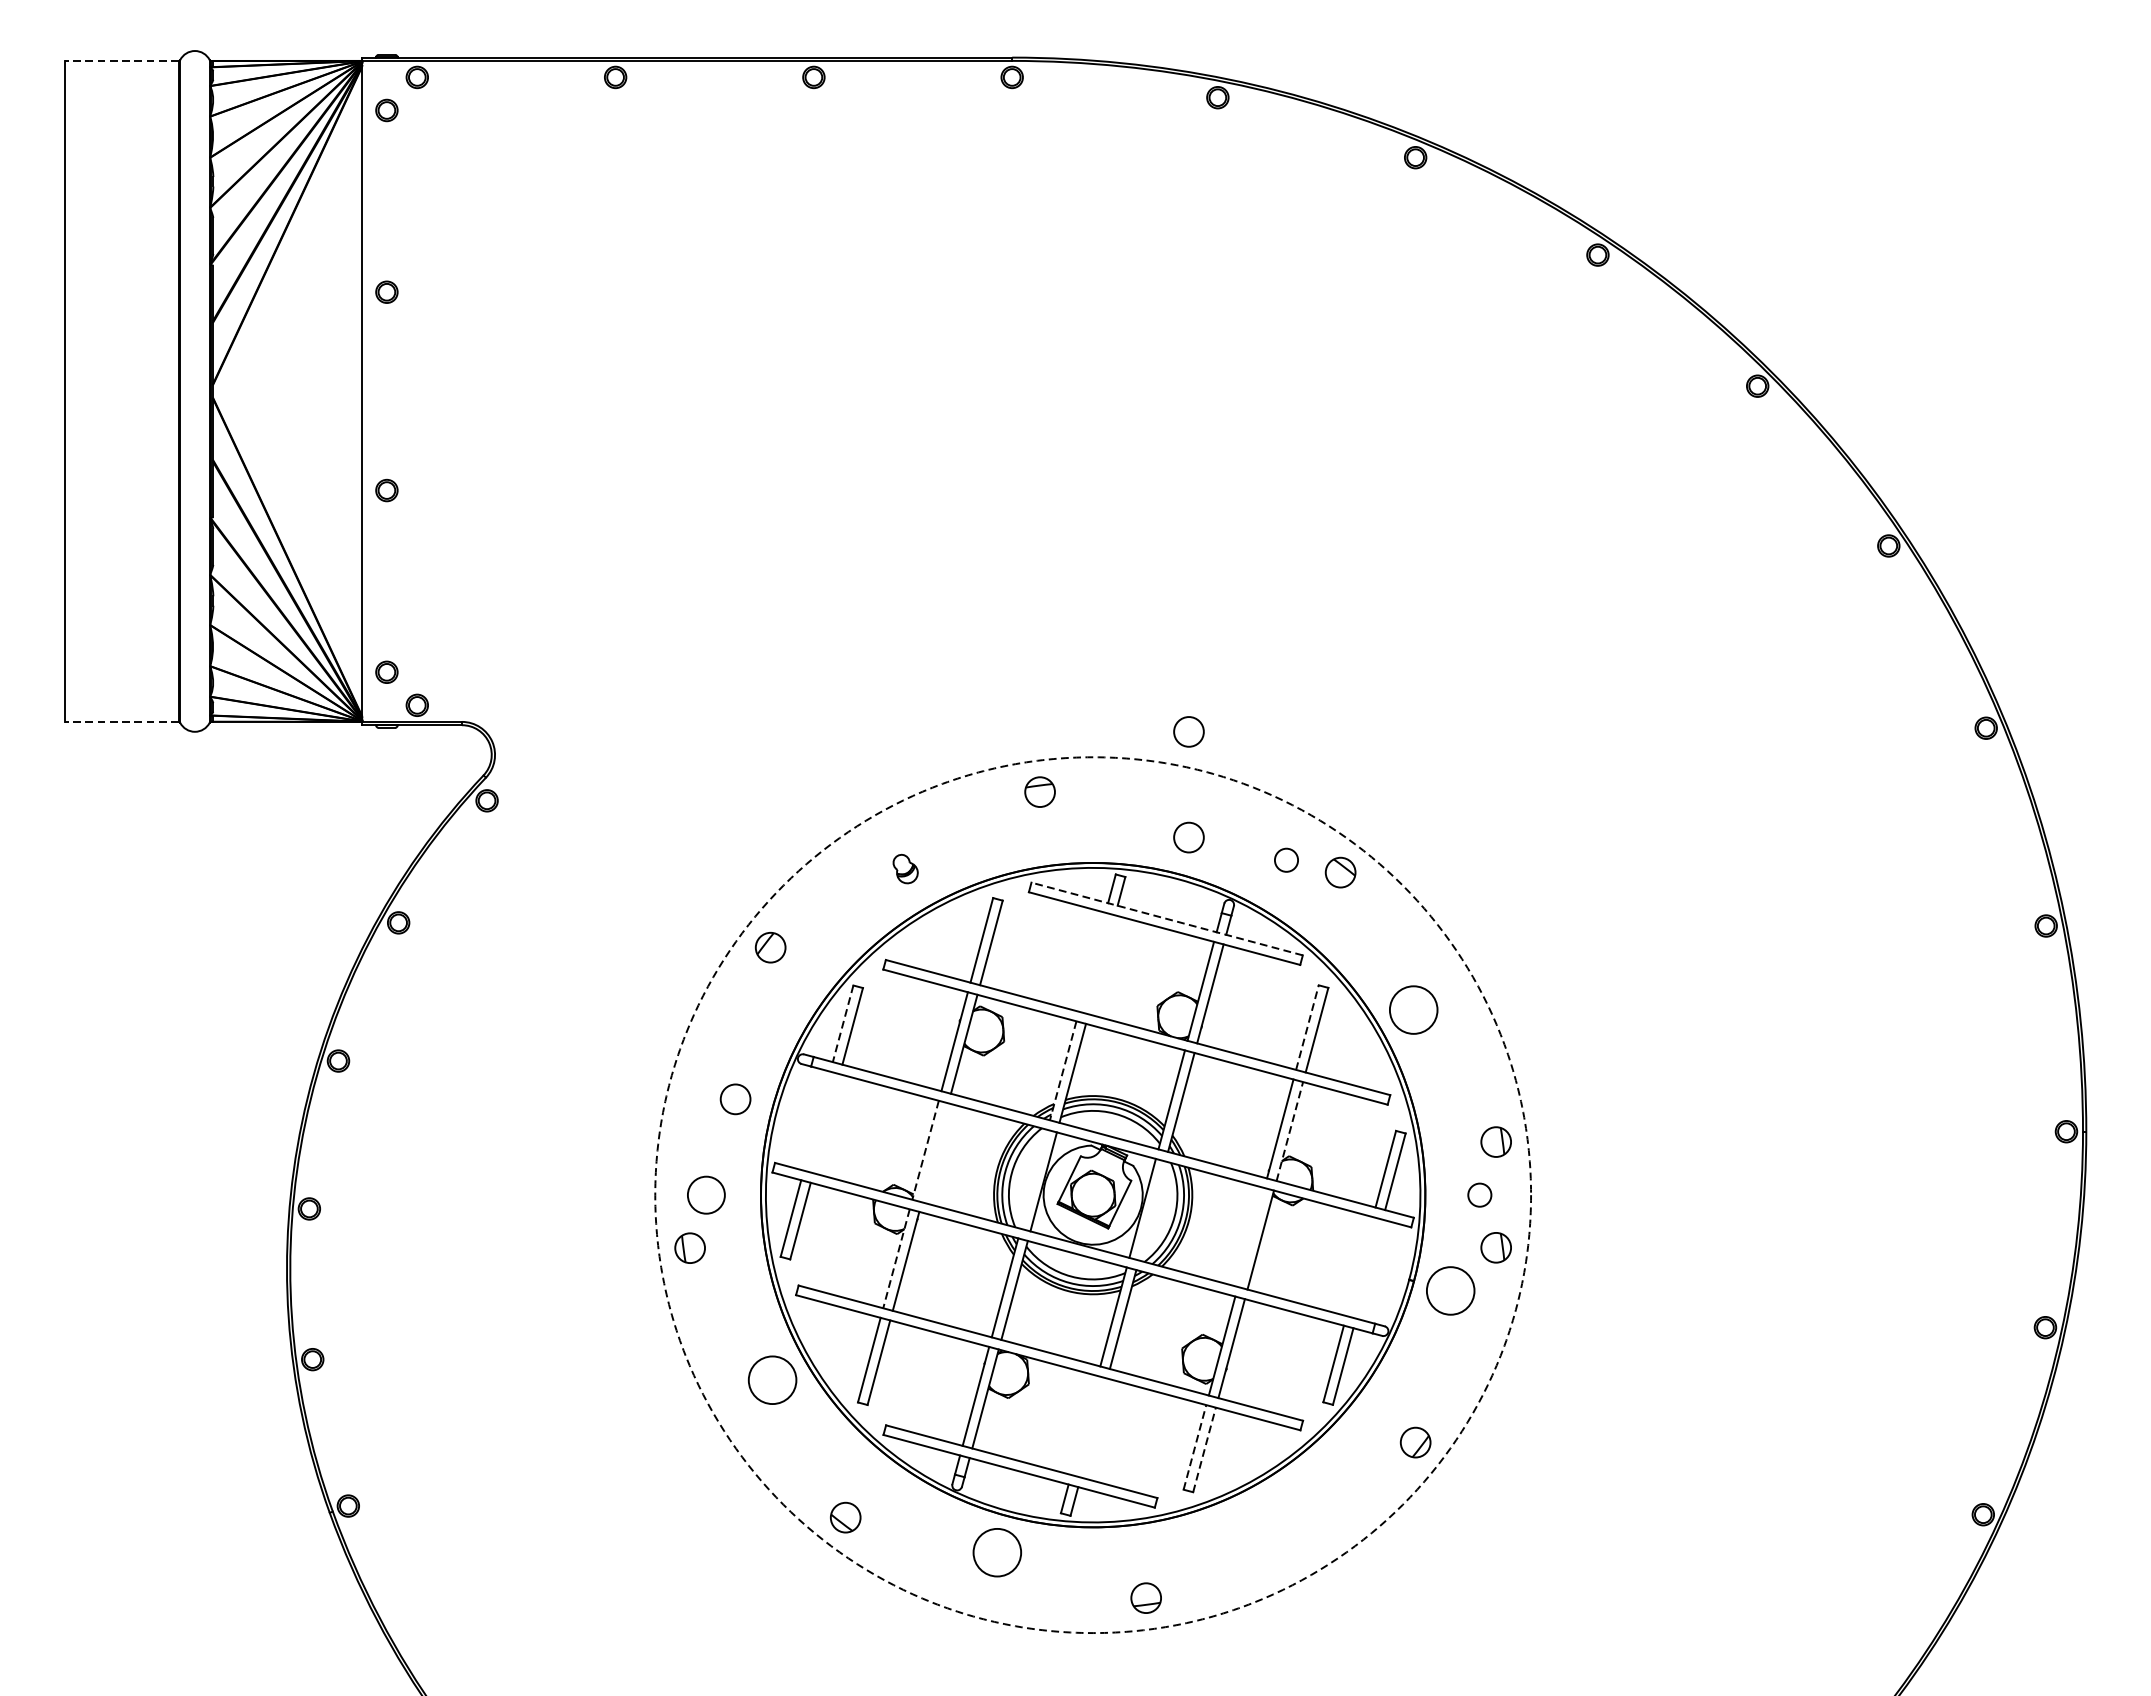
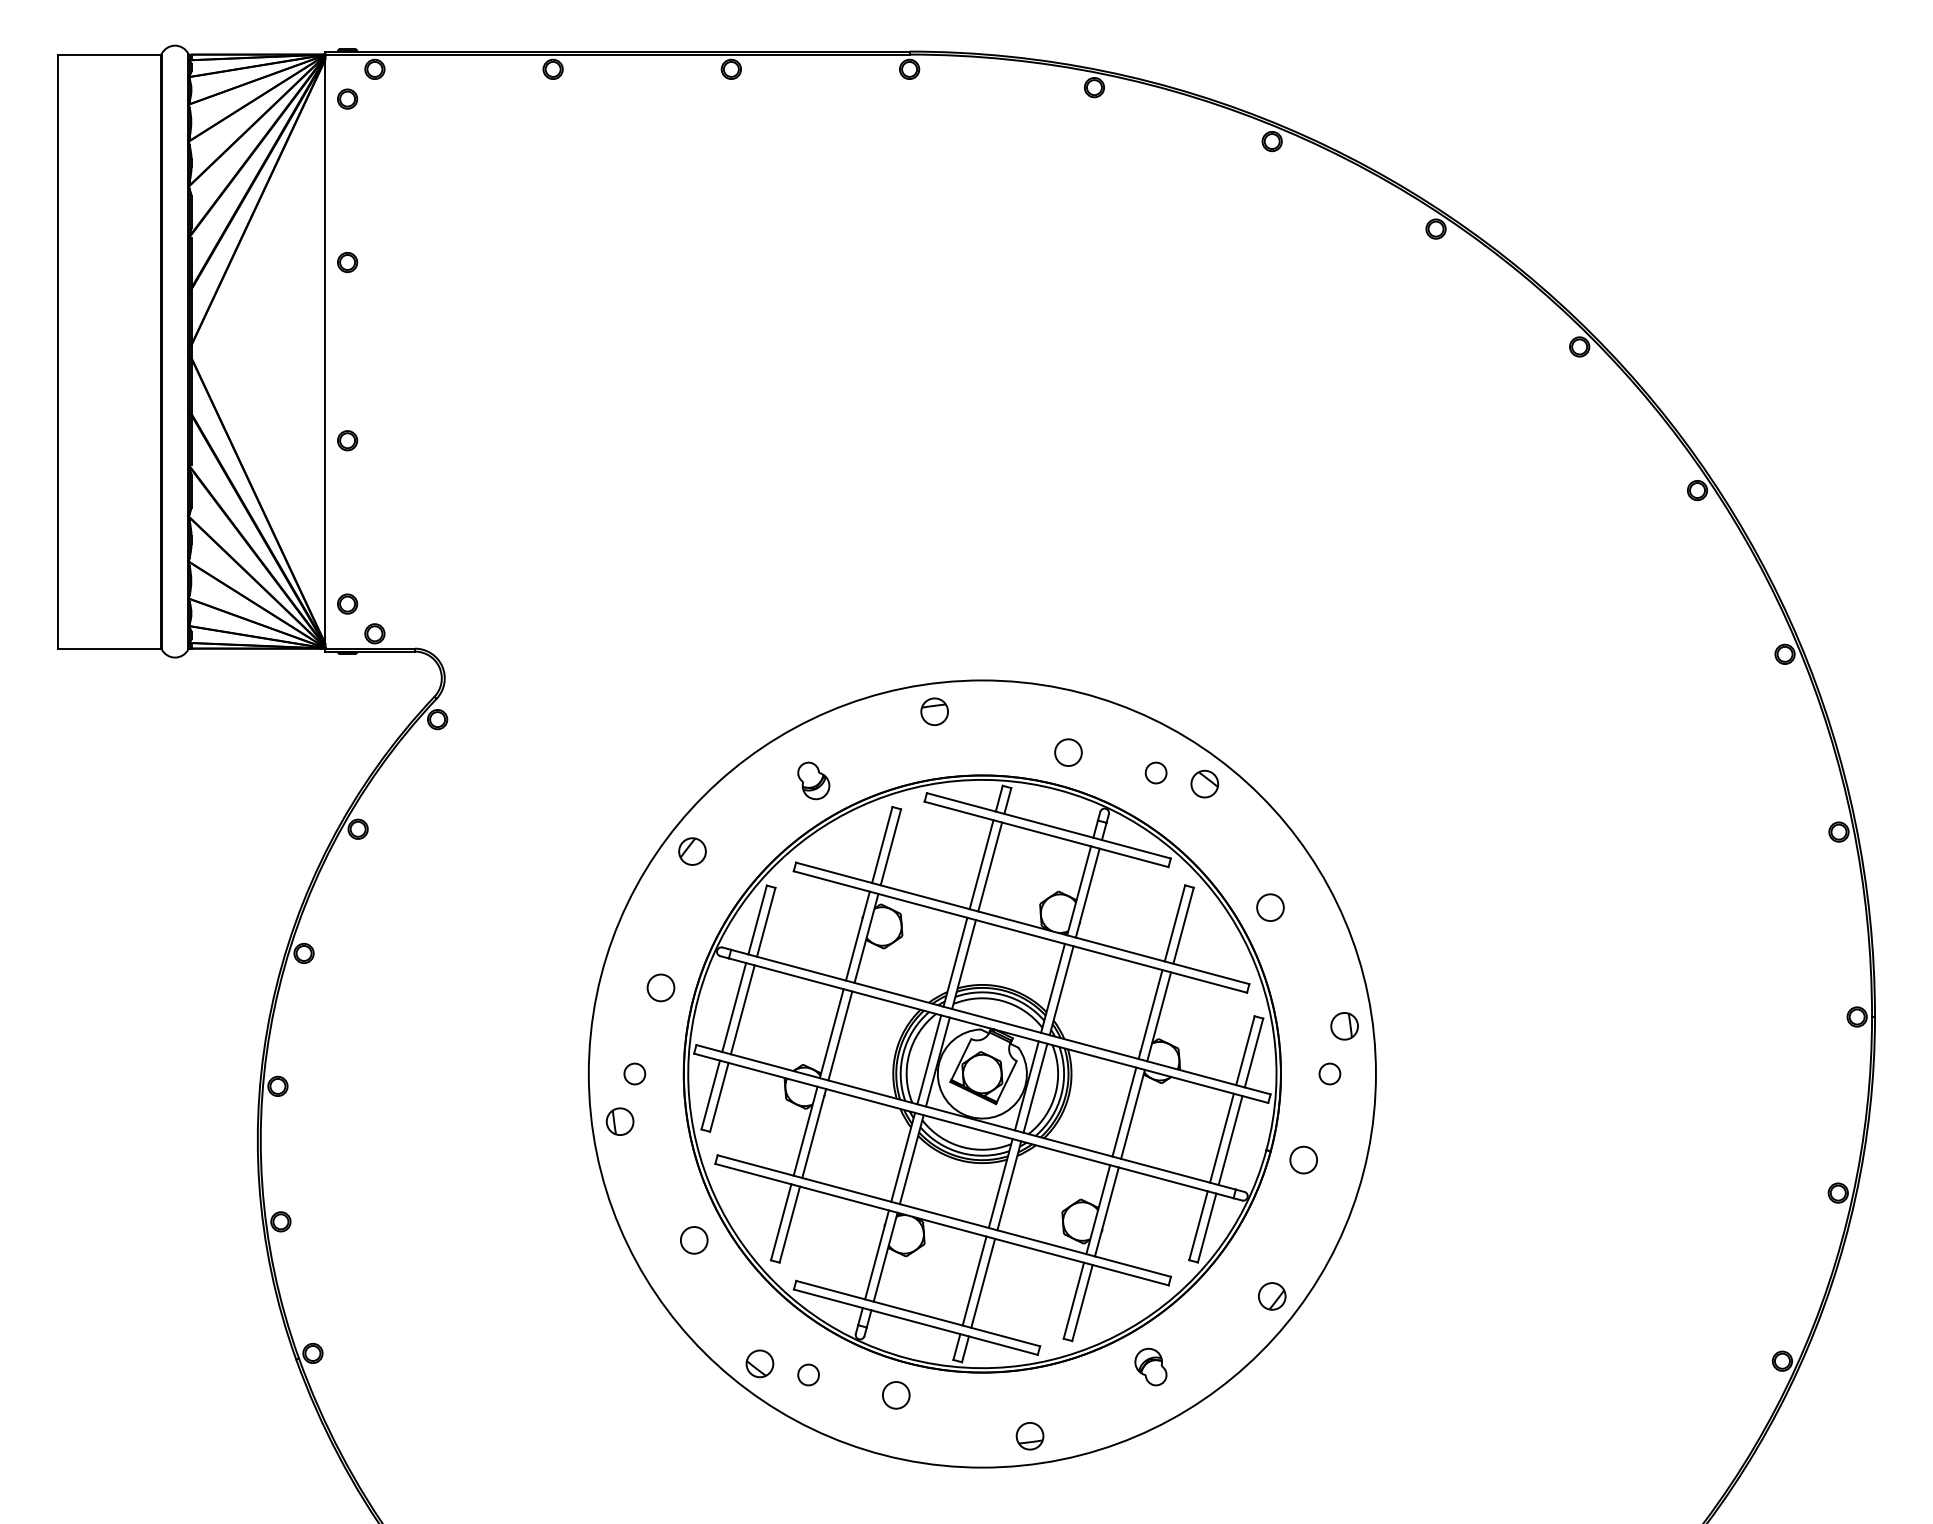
line: (120, 60) -> (108, 54), dashed -> solid
line: (120, 721) -> (108, 648), dashed -> solid
circle: (1188, 731) -> (1068, 657), removed
part: (905, 868) -> (813, 780), size x1.43
line: (1166, 918) -> (1048, 825), dashed -> solid
line: (1092, 962) -> (981, 864), added
line: (1102, 964) -> (990, 866), added
circle: (1413, 1009) -> (1270, 907), size x0.62
line: (842, 1024) -> (757, 920), dashed -> solid
line: (1308, 1026) -> (1175, 922), dashed -> solid
line: (1063, 1071) -> (955, 962), dashed -> solid
line: (817, 1121) -> (734, 1007), added
line: (826, 1123) -> (742, 1009), added
line: (1290, 1131) -> (1159, 1016), dashed -> solid
line: (925, 1151) -> (831, 1034), dashed -> solid
line: (935, 1152) -> (840, 1035), added
line: (1034, 1178) -> (929, 1059), added
circle: (706, 1194) -> (634, 1073), size x0.62
circle: (1092, 1194) -> (981, 1073), dashed -> solid
line: (1152, 1210) -> (1035, 1087), added
line: (1251, 1236) -> (1124, 1111), added
part: (1496, 1247) -> (1344, 1121), removed
line: (896, 1259) -> (805, 1131), dashed -> solid
line: (1359, 1265) -> (1221, 1137), added
line: (1369, 1269) -> (1230, 1140), added
circle: (1450, 1290) -> (1303, 1159), size x0.62
circle: (771, 1380) -> (693, 1240), size x0.62
line: (1084, 1424) -> (974, 1280), added
line: (1094, 1427) -> (983, 1282), added
line: (1194, 1447) -> (1073, 1300), dashed -> solid
line: (1204, 1449) -> (1082, 1302), dashed -> solid
part: (1280, 1520) -> (1150, 1366), added
circle: (899, 1529) -> (808, 1374), added
circle: (996, 1552) -> (895, 1395), size x0.62

